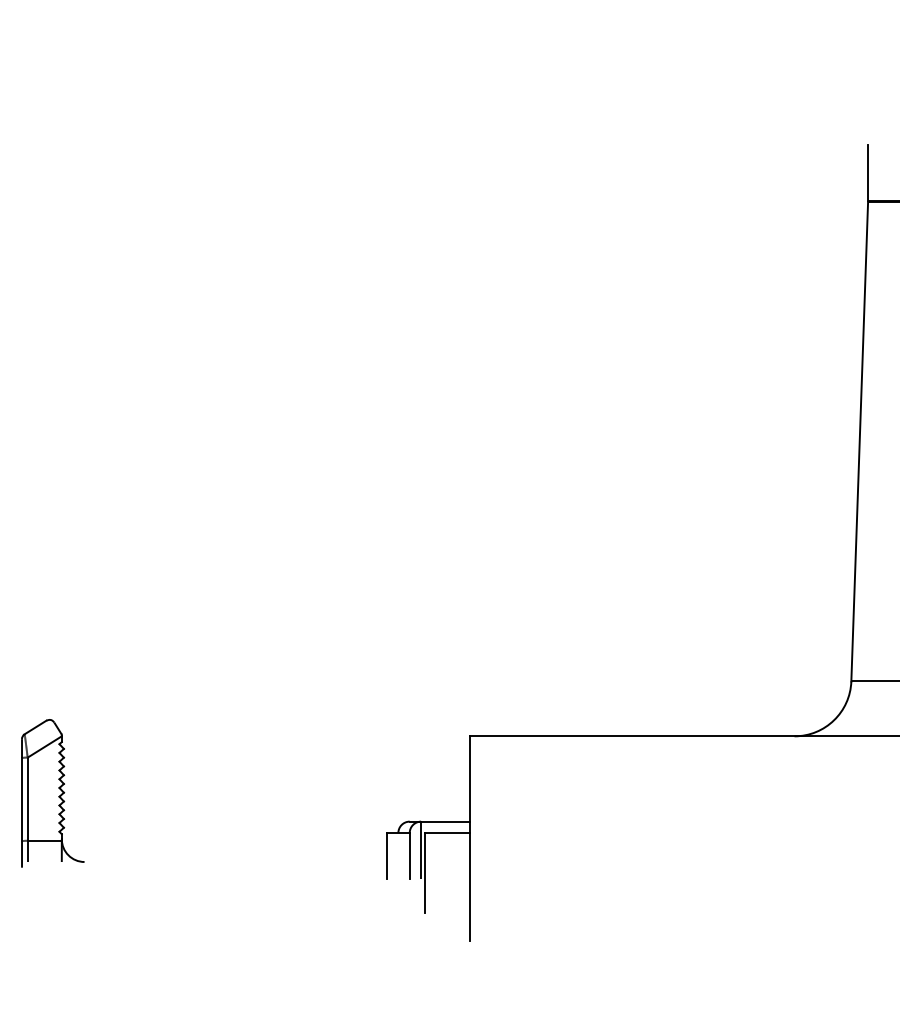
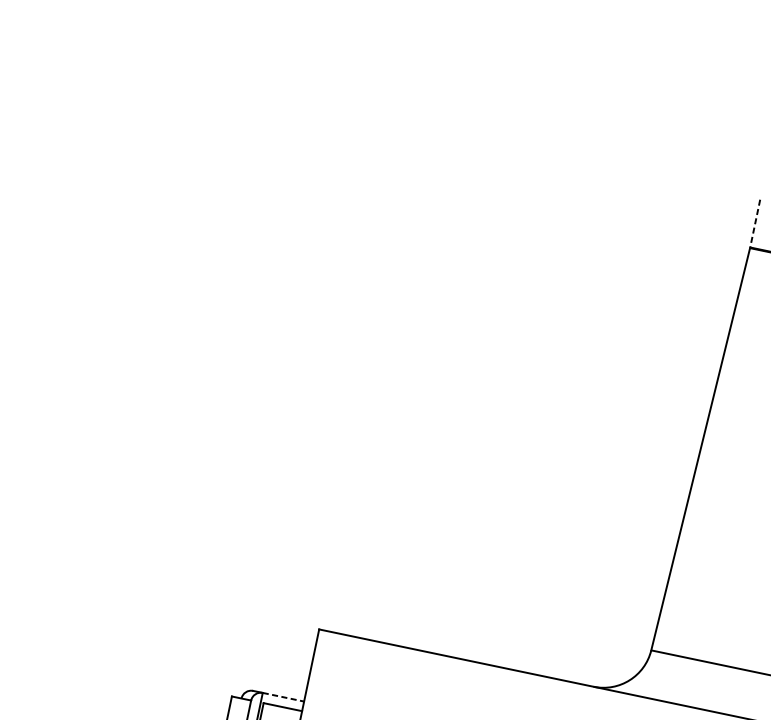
line: (868, 173) -> (755, 223), solid -> dashed
line: (446, 821) -> (284, 697), solid -> dashed

